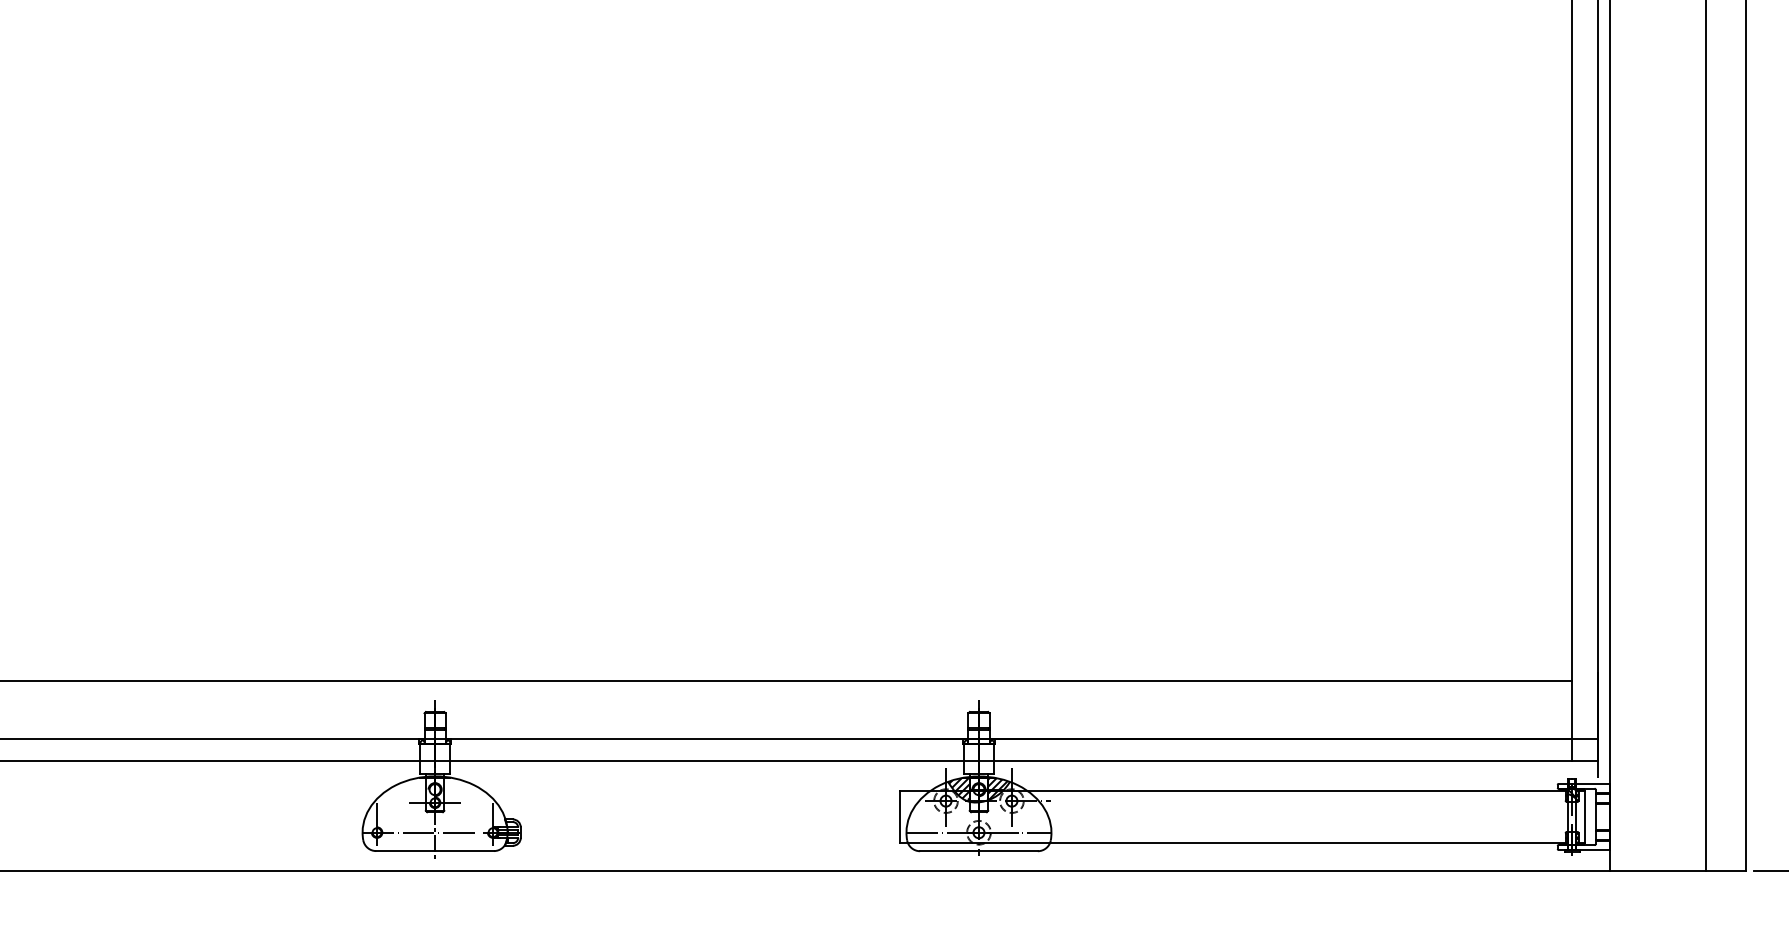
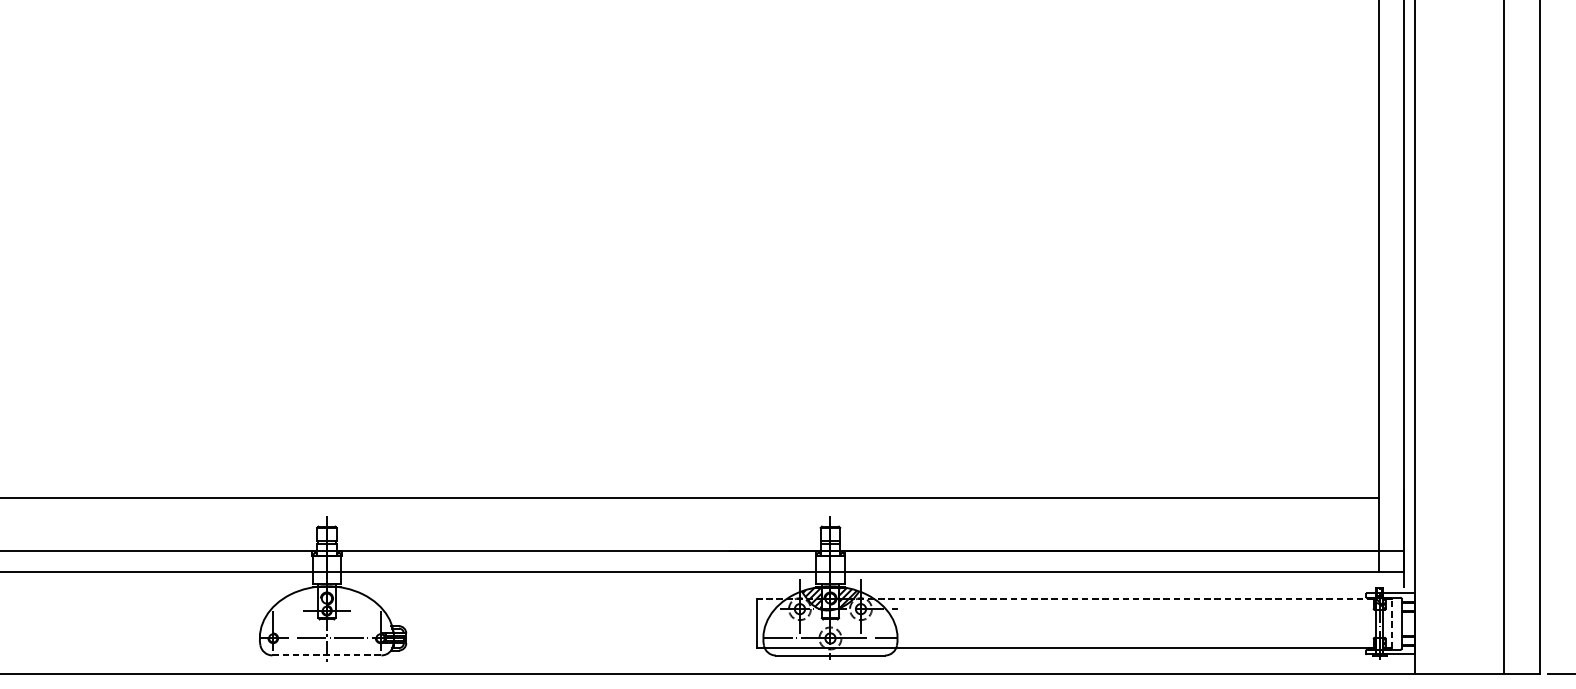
line: (1232, 790) -> (1065, 599), solid -> dashed
line: (1585, 816) -> (1391, 623), solid -> dashed
line: (435, 851) -> (327, 655), solid -> dashed

